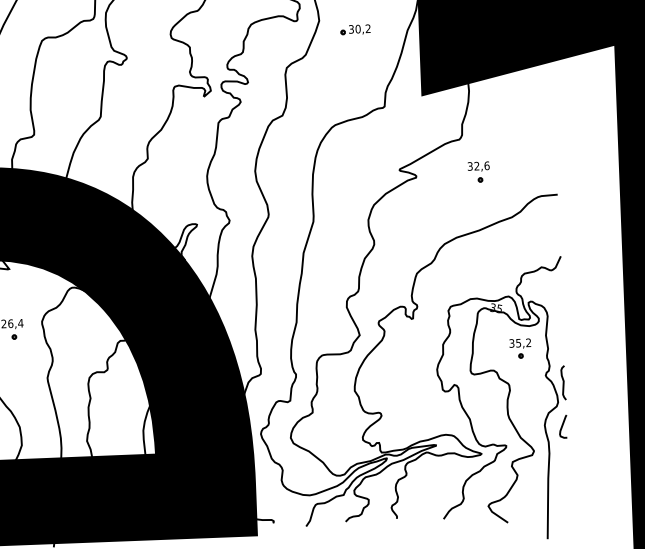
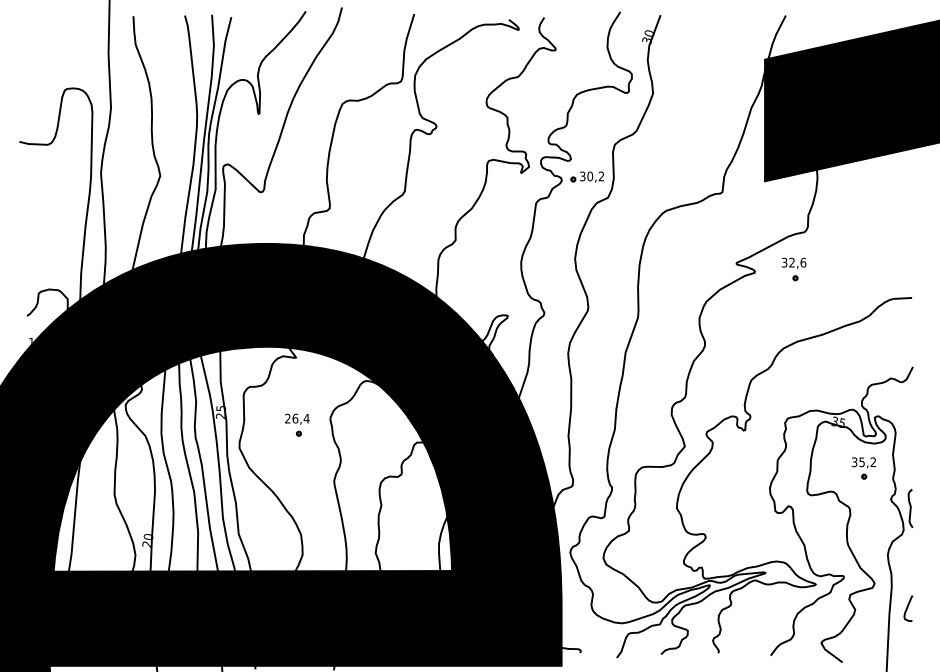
part: (354, 29) -> (586, 176), moved
part: (478, 172) -> (793, 269), moved
curve: (563, 425) -> (908, 607), moved

